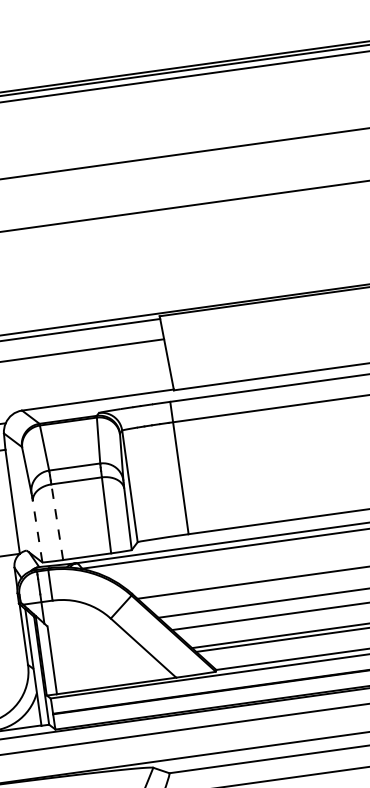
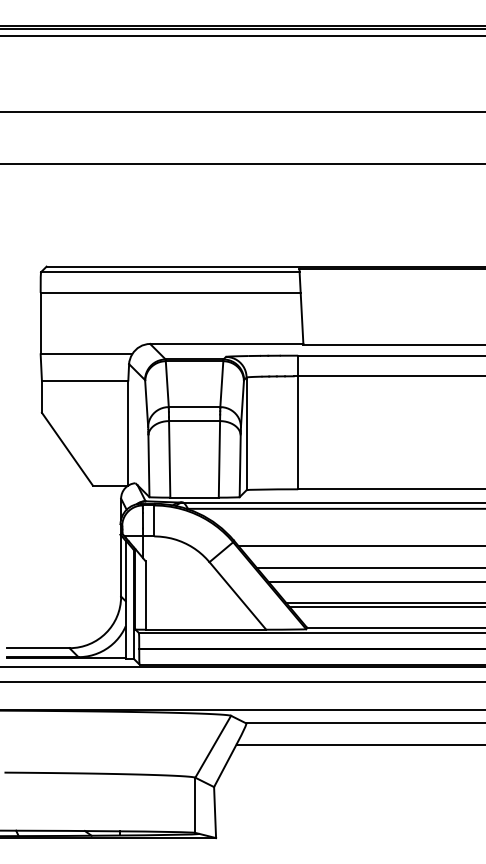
line: (56, 521) -> (169, 458), dashed -> solid
line: (37, 531) -> (148, 465), dashed -> solid

